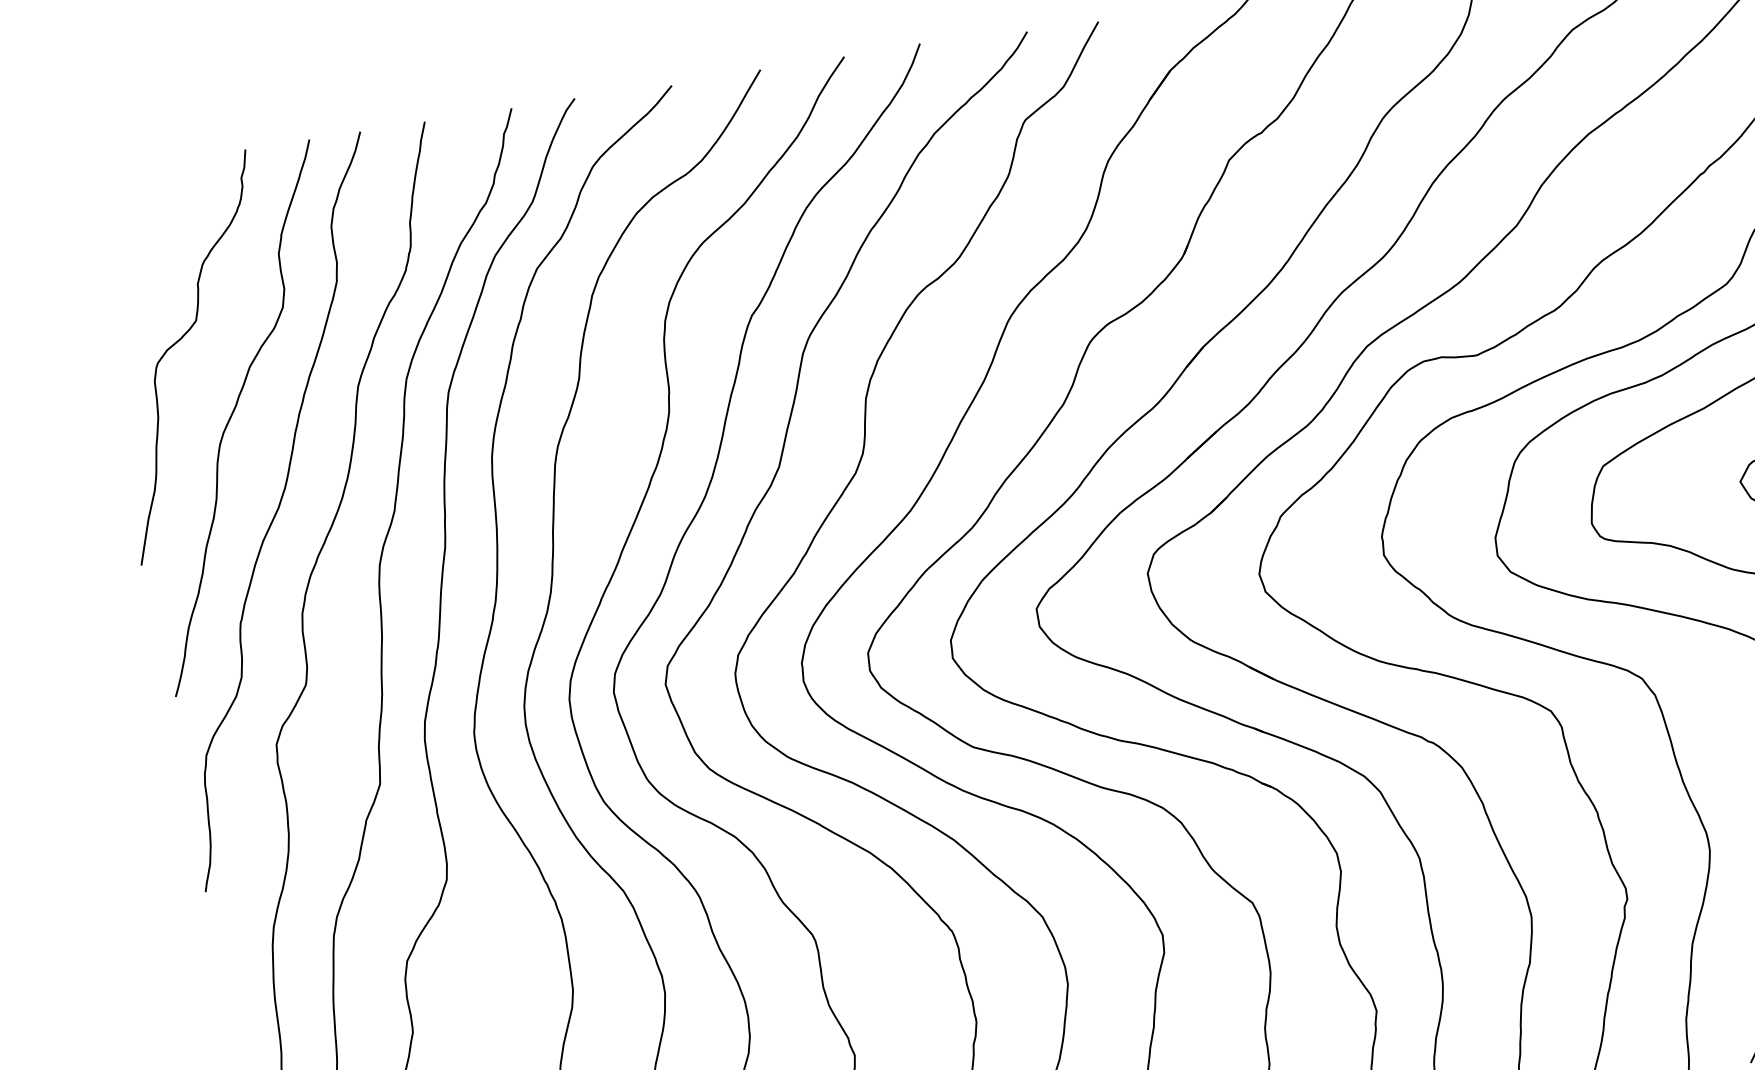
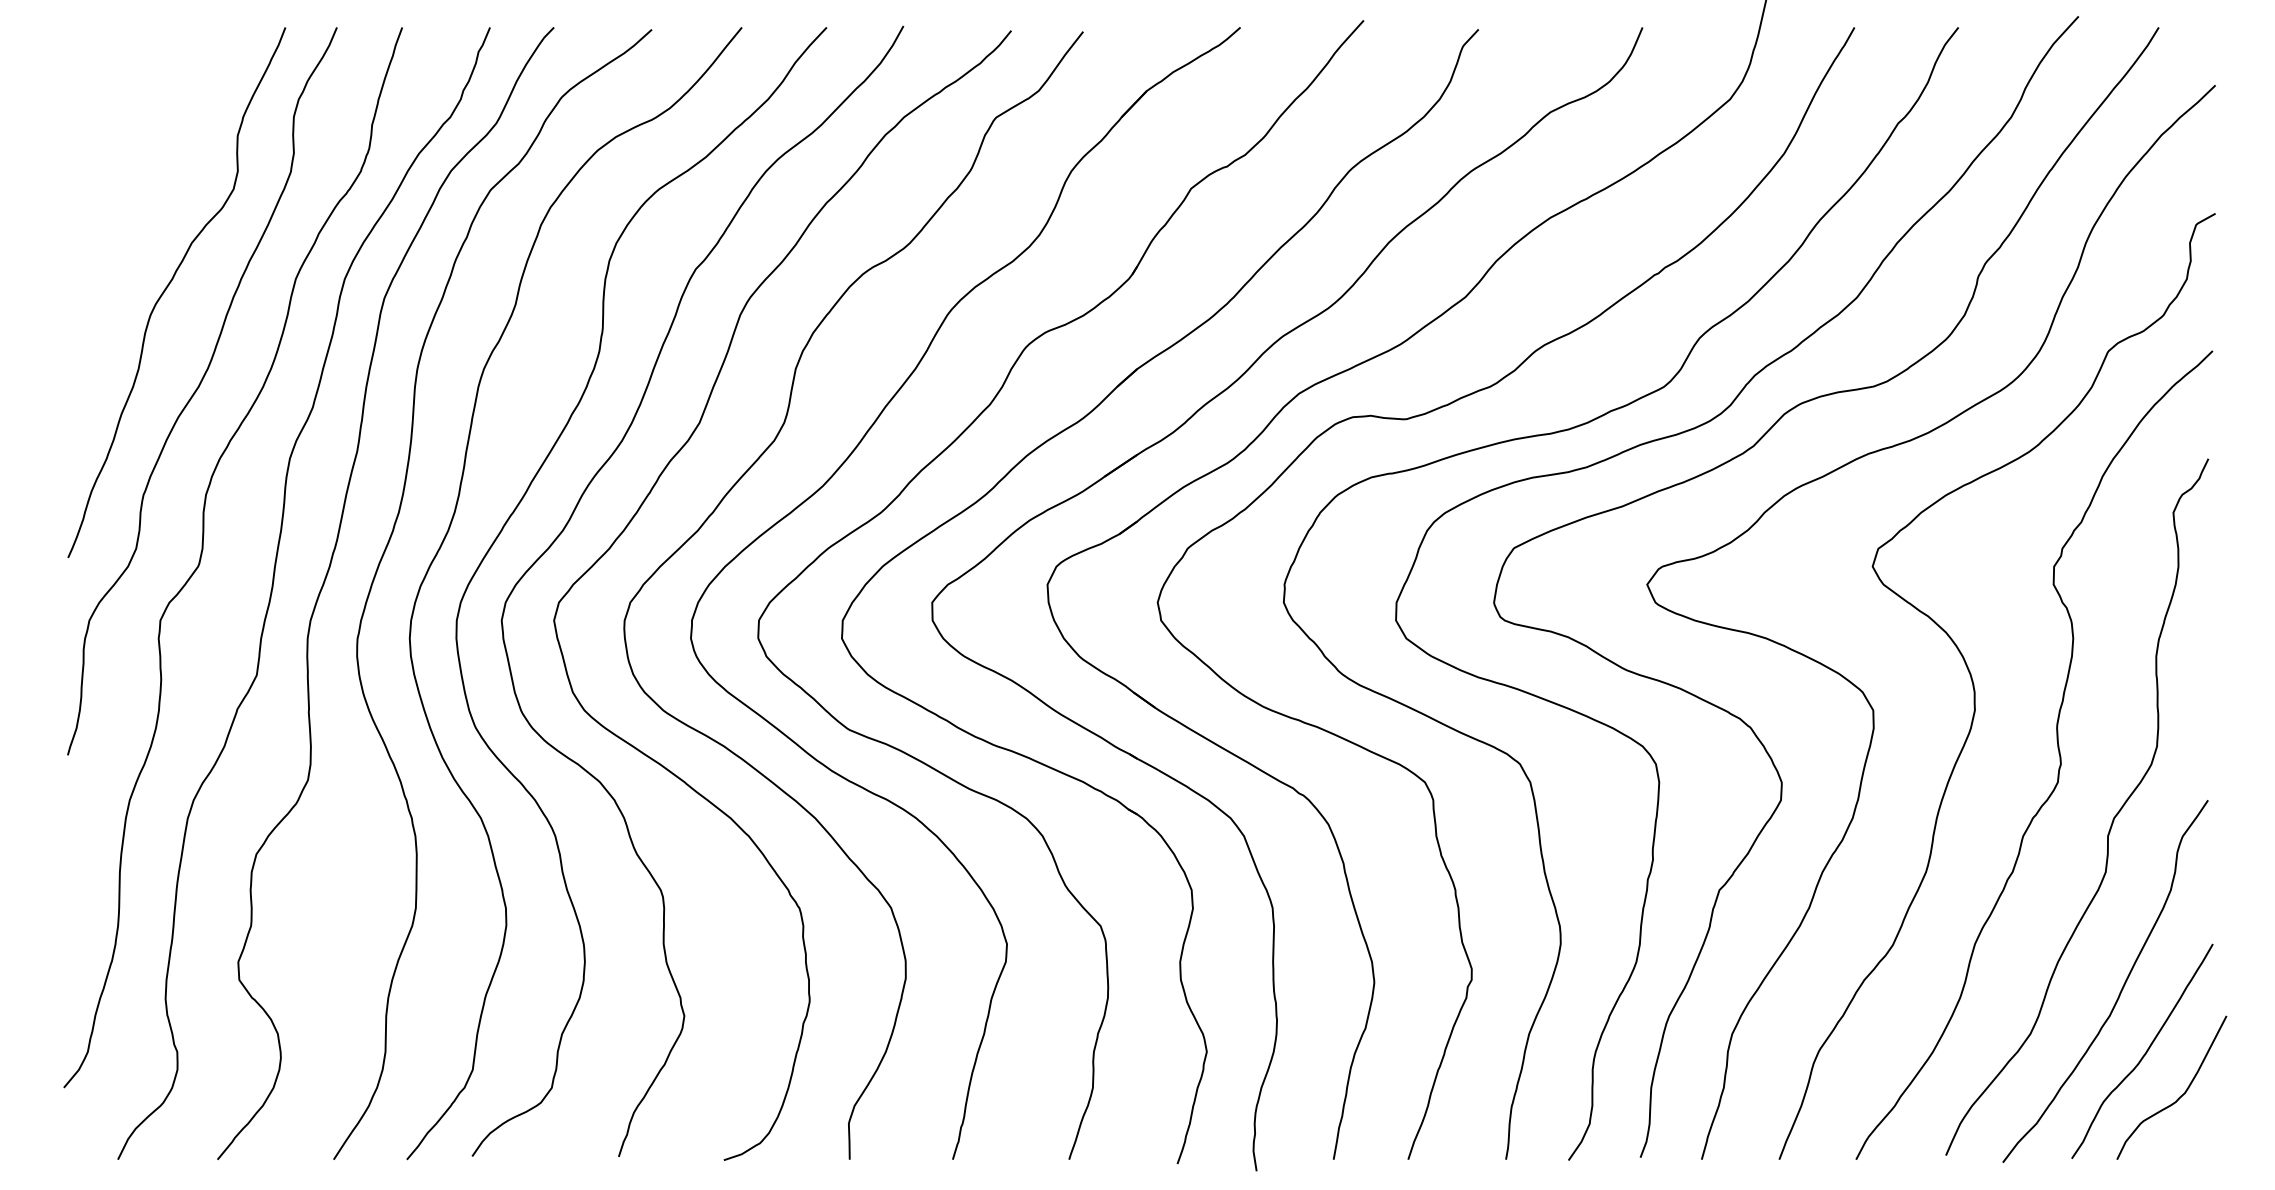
curve: (180, 340) -> (127, 206), removed

